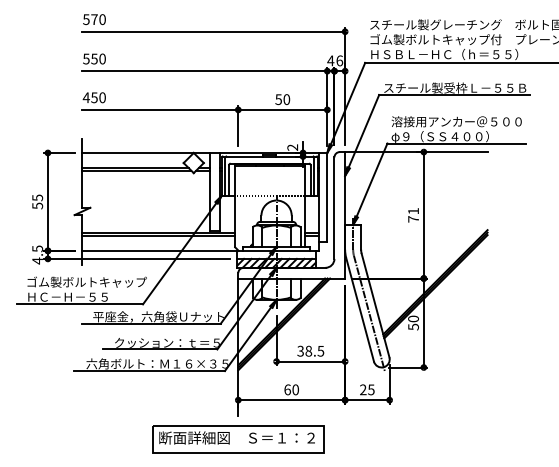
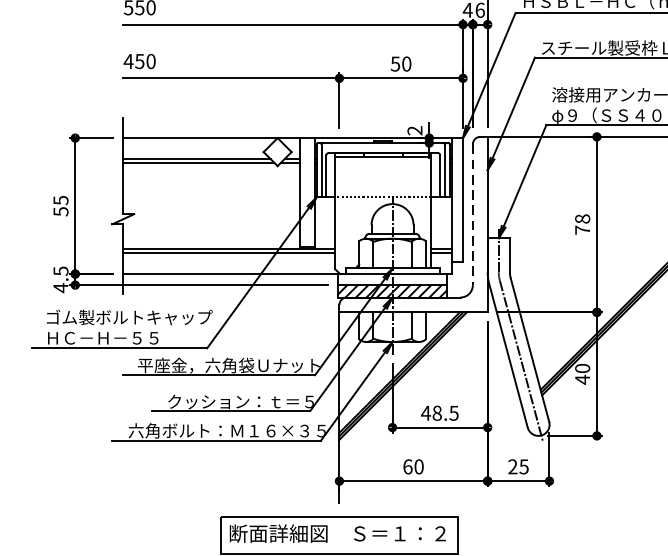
line: (334, 208) -> (472, 215), solid -> dashed
text: (413, 210) -> (582, 217), 71 -> 78
text: (413, 326) -> (582, 378), 50 -> 40
text: (300, 350) -> (425, 412), 38.5 -> 48.5

